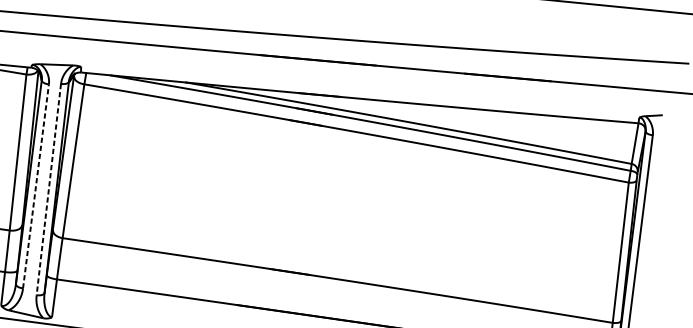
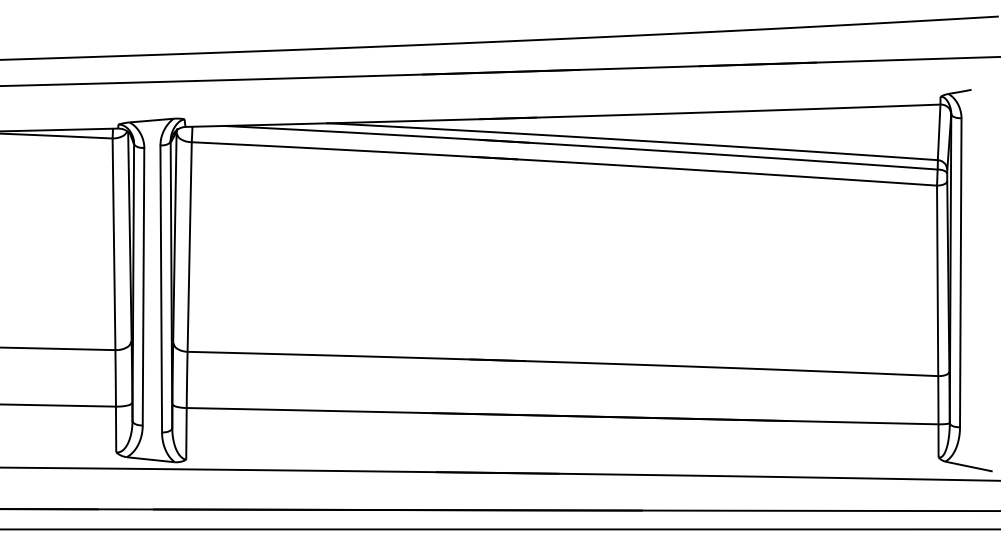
line: (36, 186) -> (143, 286), dashed -> solid
line: (48, 189) -> (161, 289), dashed -> solid

